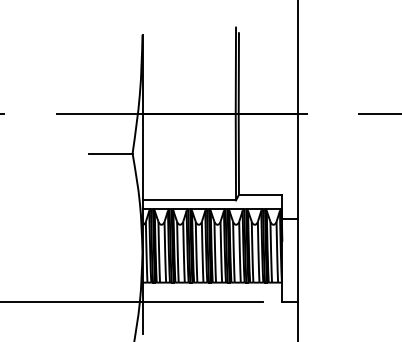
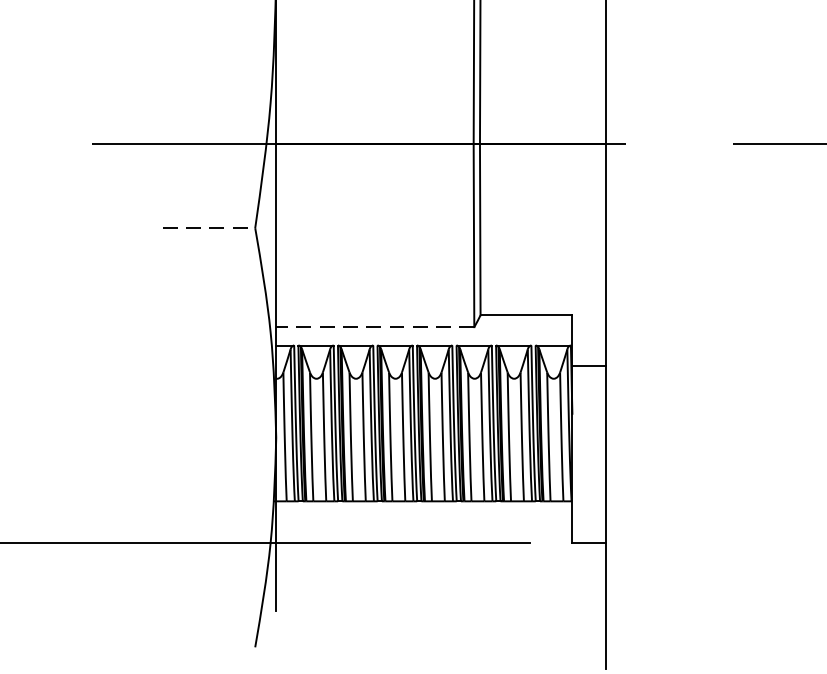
line: (110, 153) -> (208, 227), solid -> dashed
line: (189, 200) -> (375, 327), solid -> dashed

